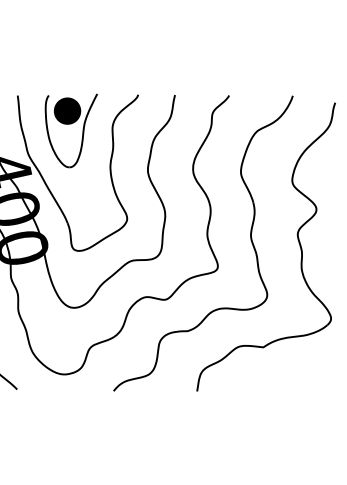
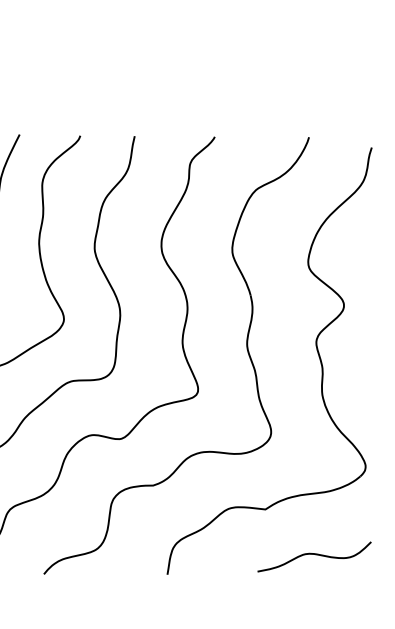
curve: (296, 378) -> (314, 555), added

